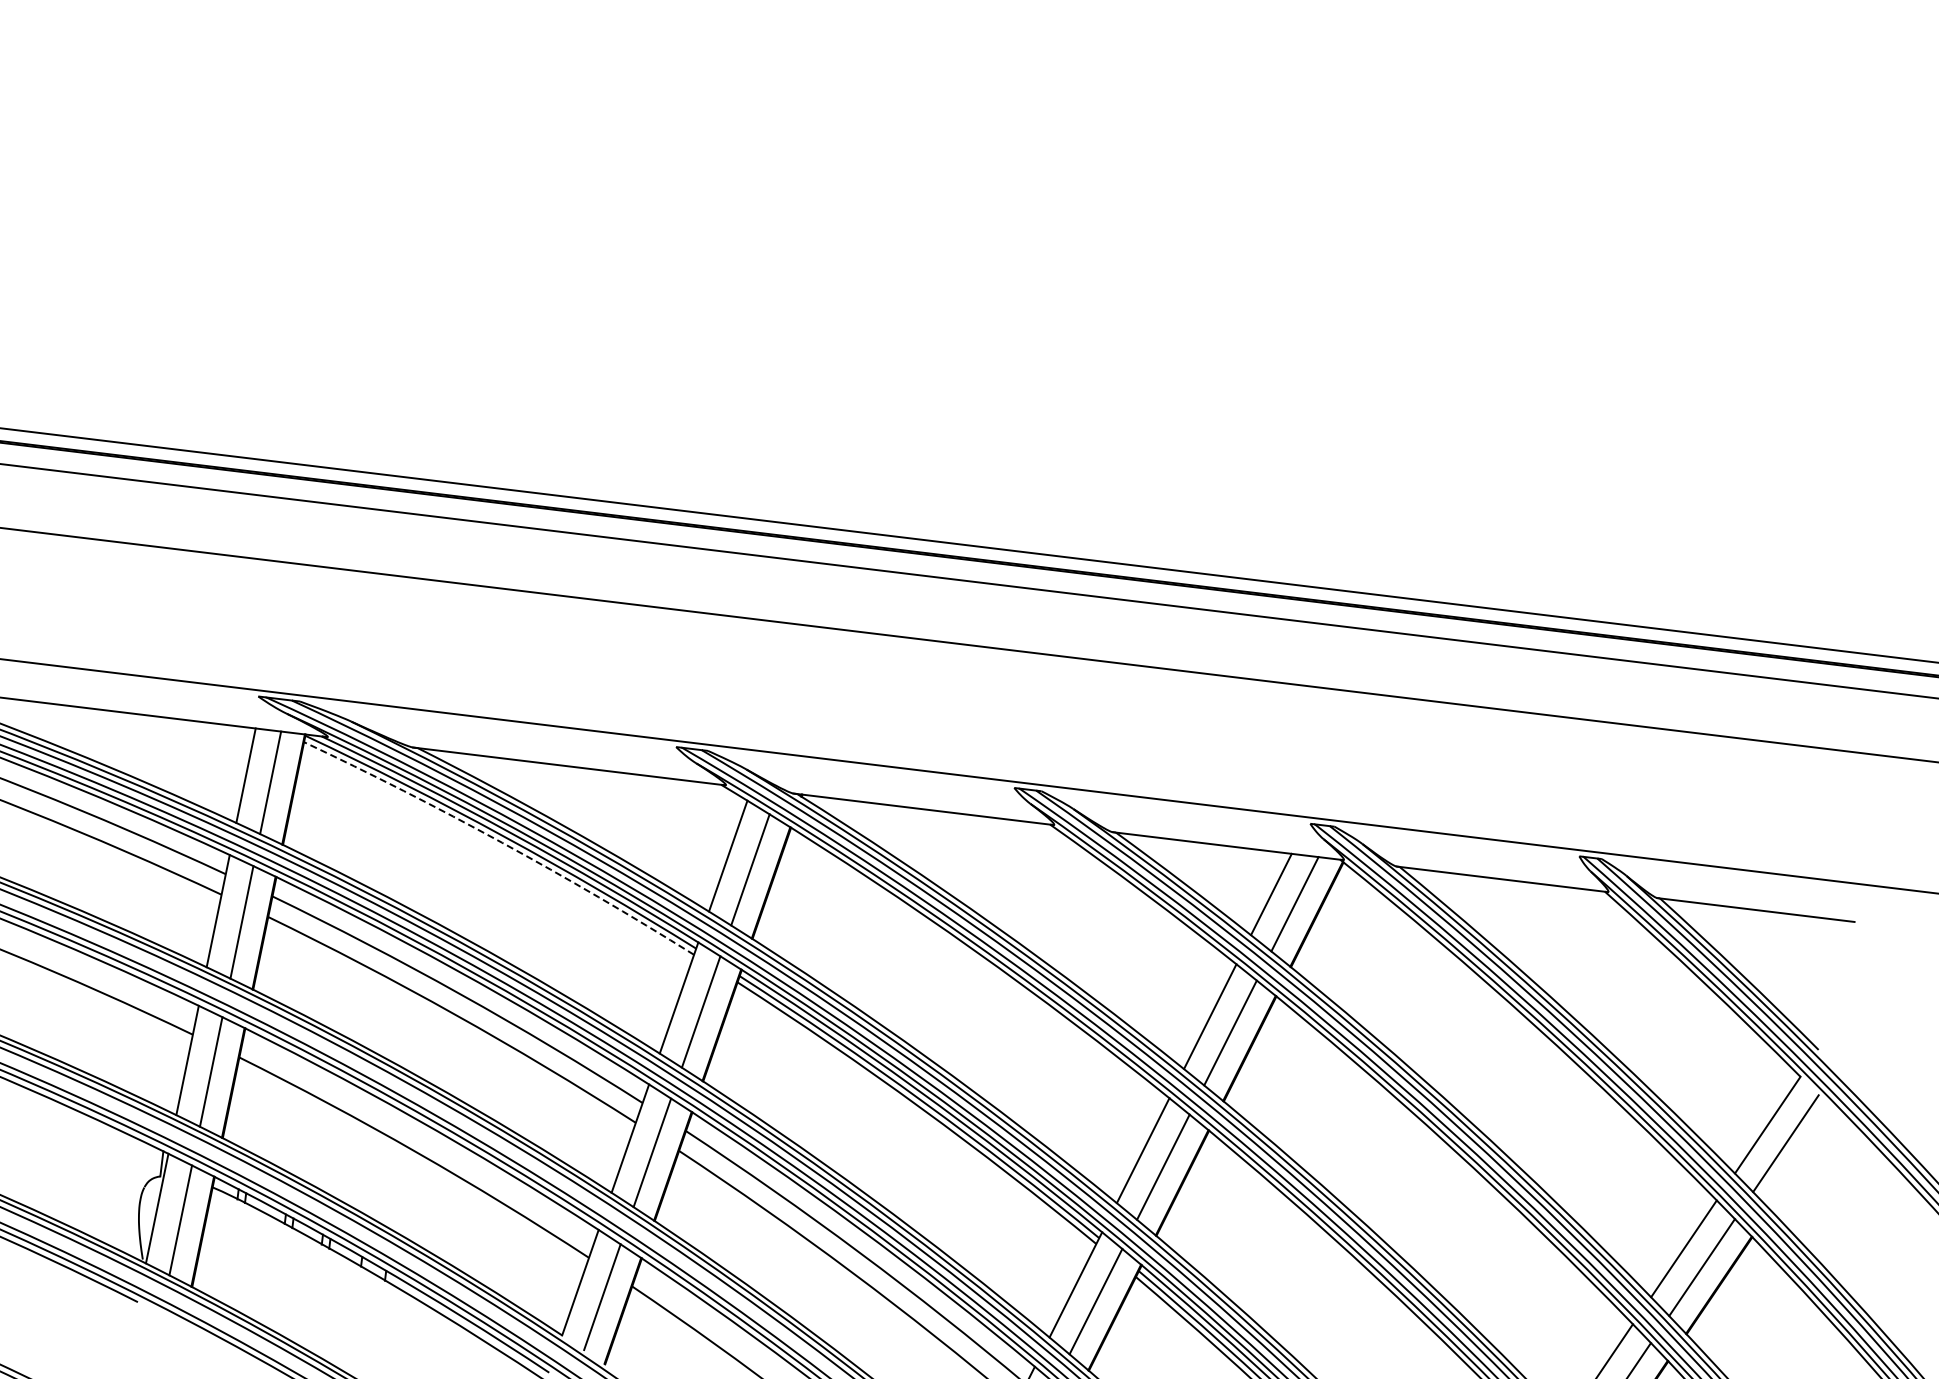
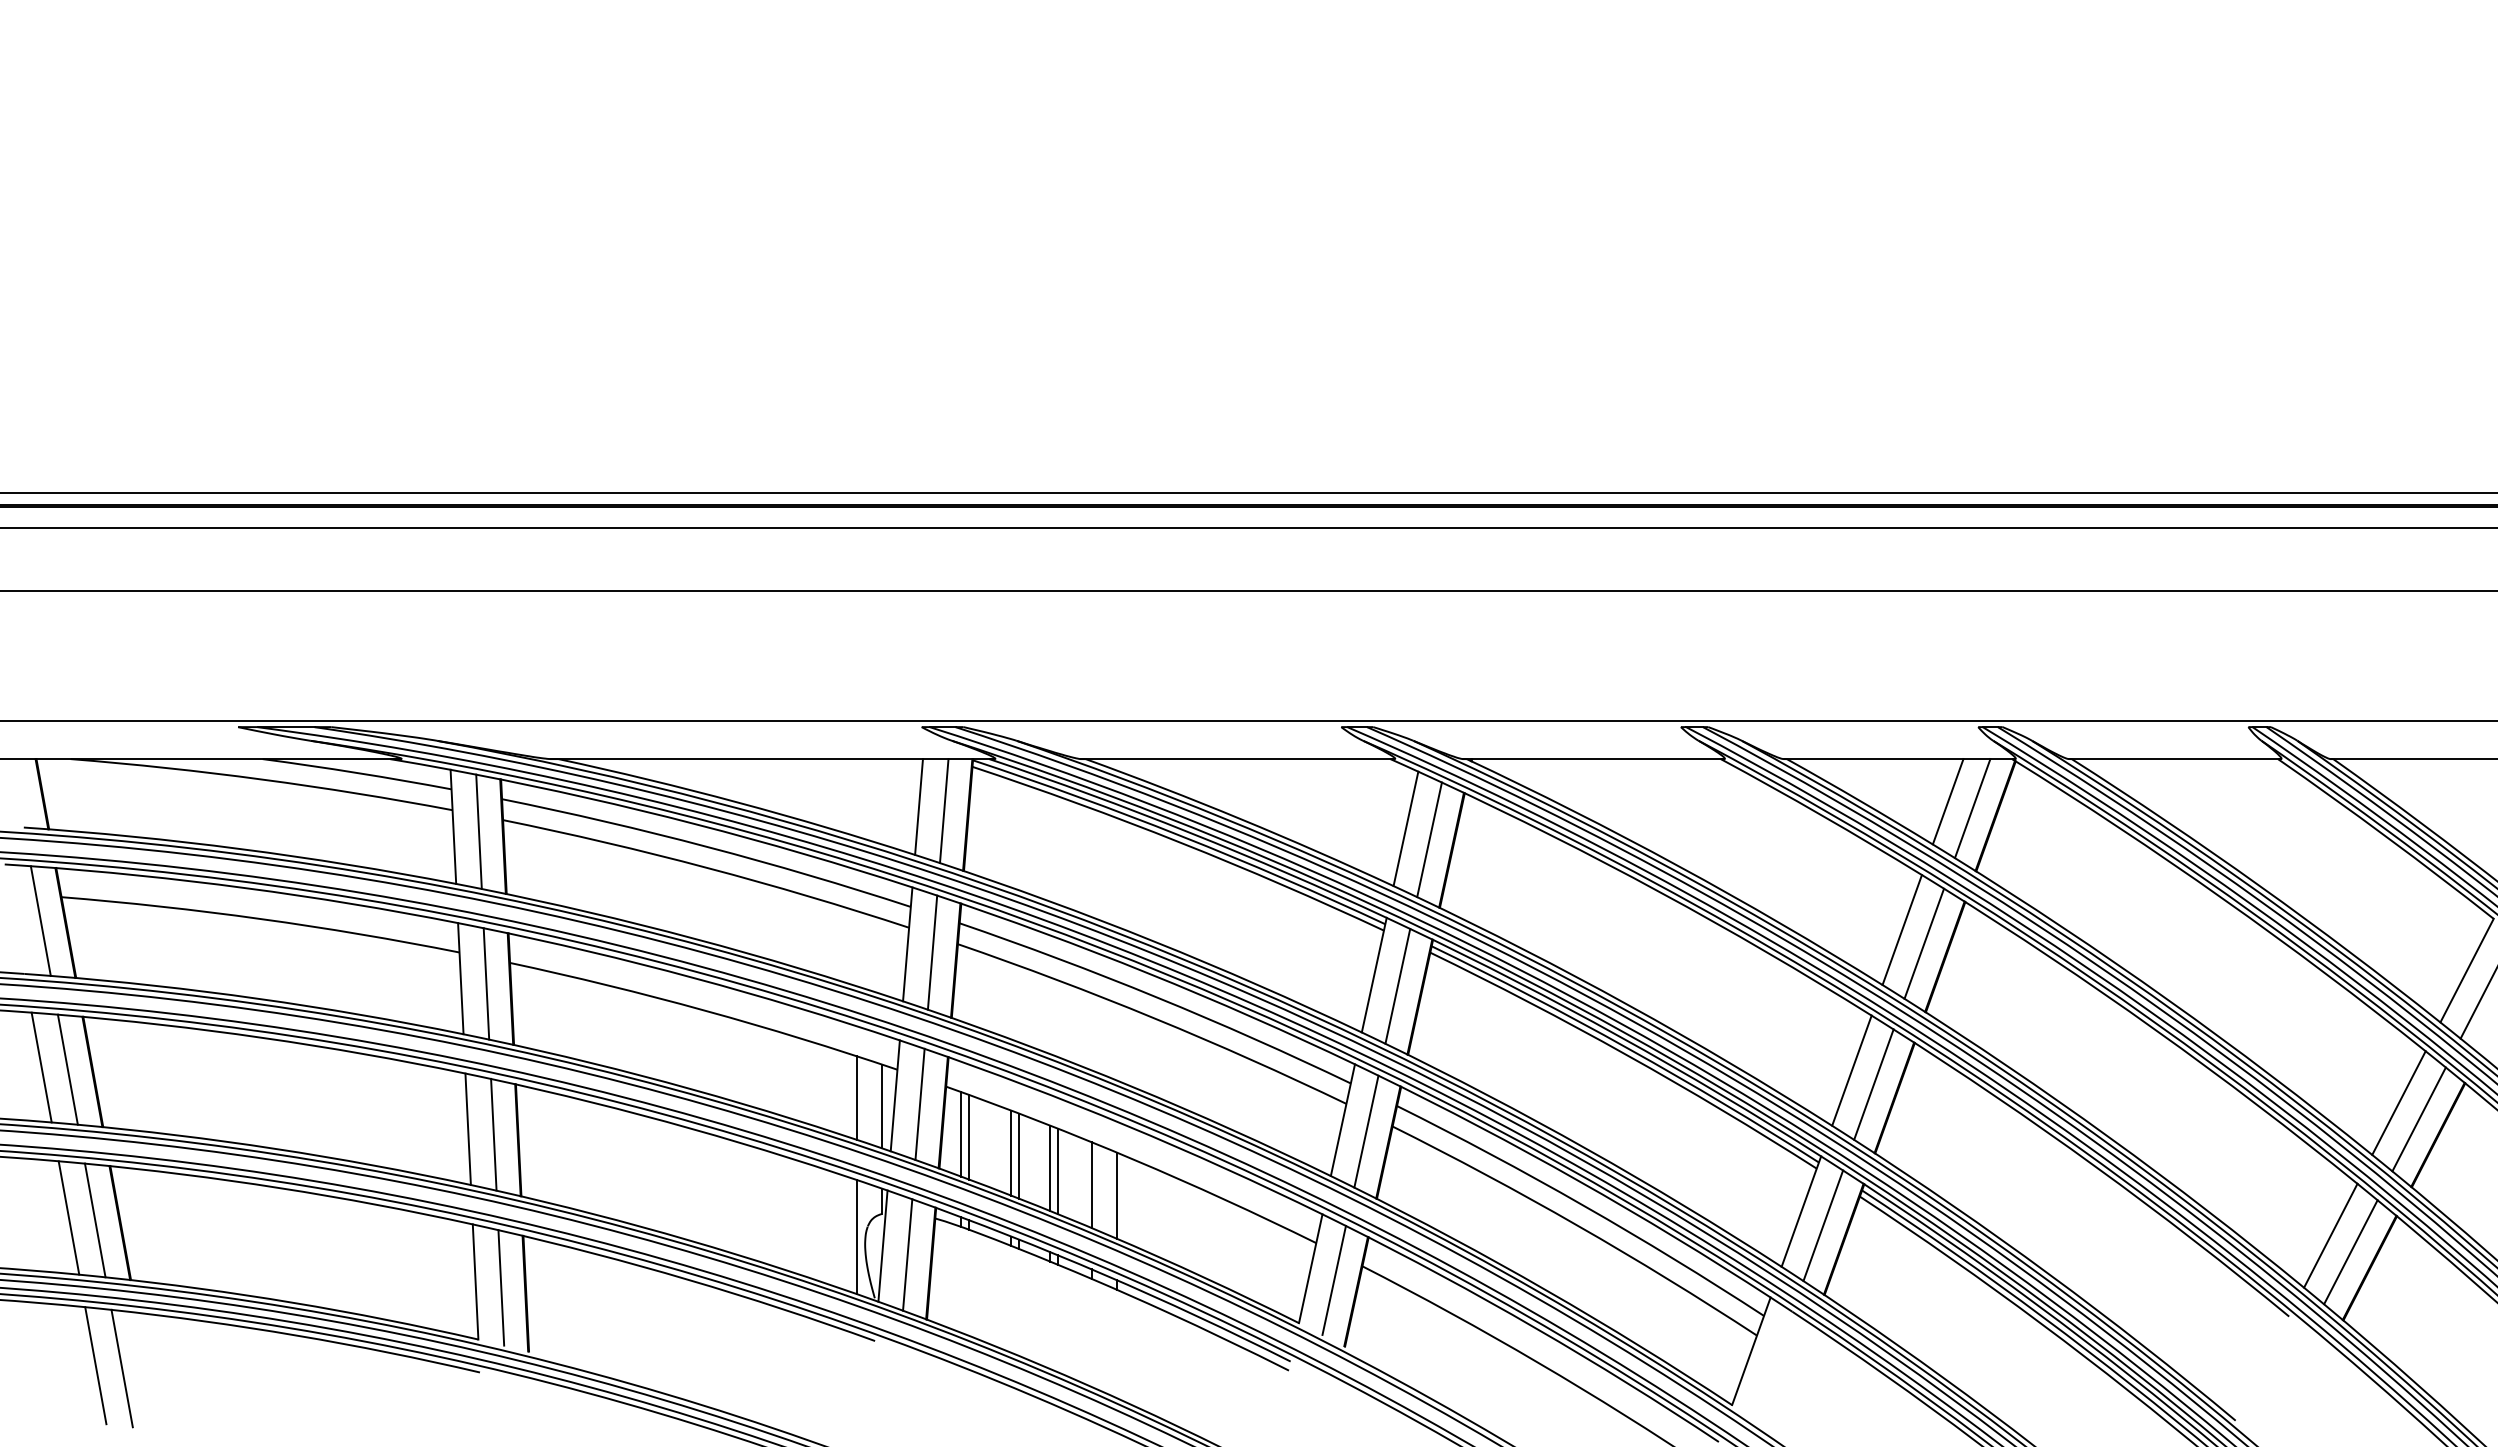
arc: (502, 842) -> (1180, 842), dashed -> solid
line: (148, 1057) -> (856, 1097), added
line: (173, 1069) -> (882, 1106), added
line: (248, 1106) -> (961, 1134), added
line: (256, 1110) -> (969, 1137), added
line: (296, 1130) -> (1011, 1152), added
line: (304, 1134) -> (1019, 1155), added
line: (333, 1151) -> (1050, 1168), added
line: (340, 1155) -> (1058, 1171), added
line: (372, 1173) -> (1091, 1185), added
line: (396, 1186) -> (1117, 1195), added
line: (132, 1195) -> (856, 1236), added

